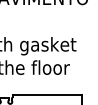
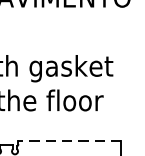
line: (47, 95) -> (70, 141), solid -> dashed

